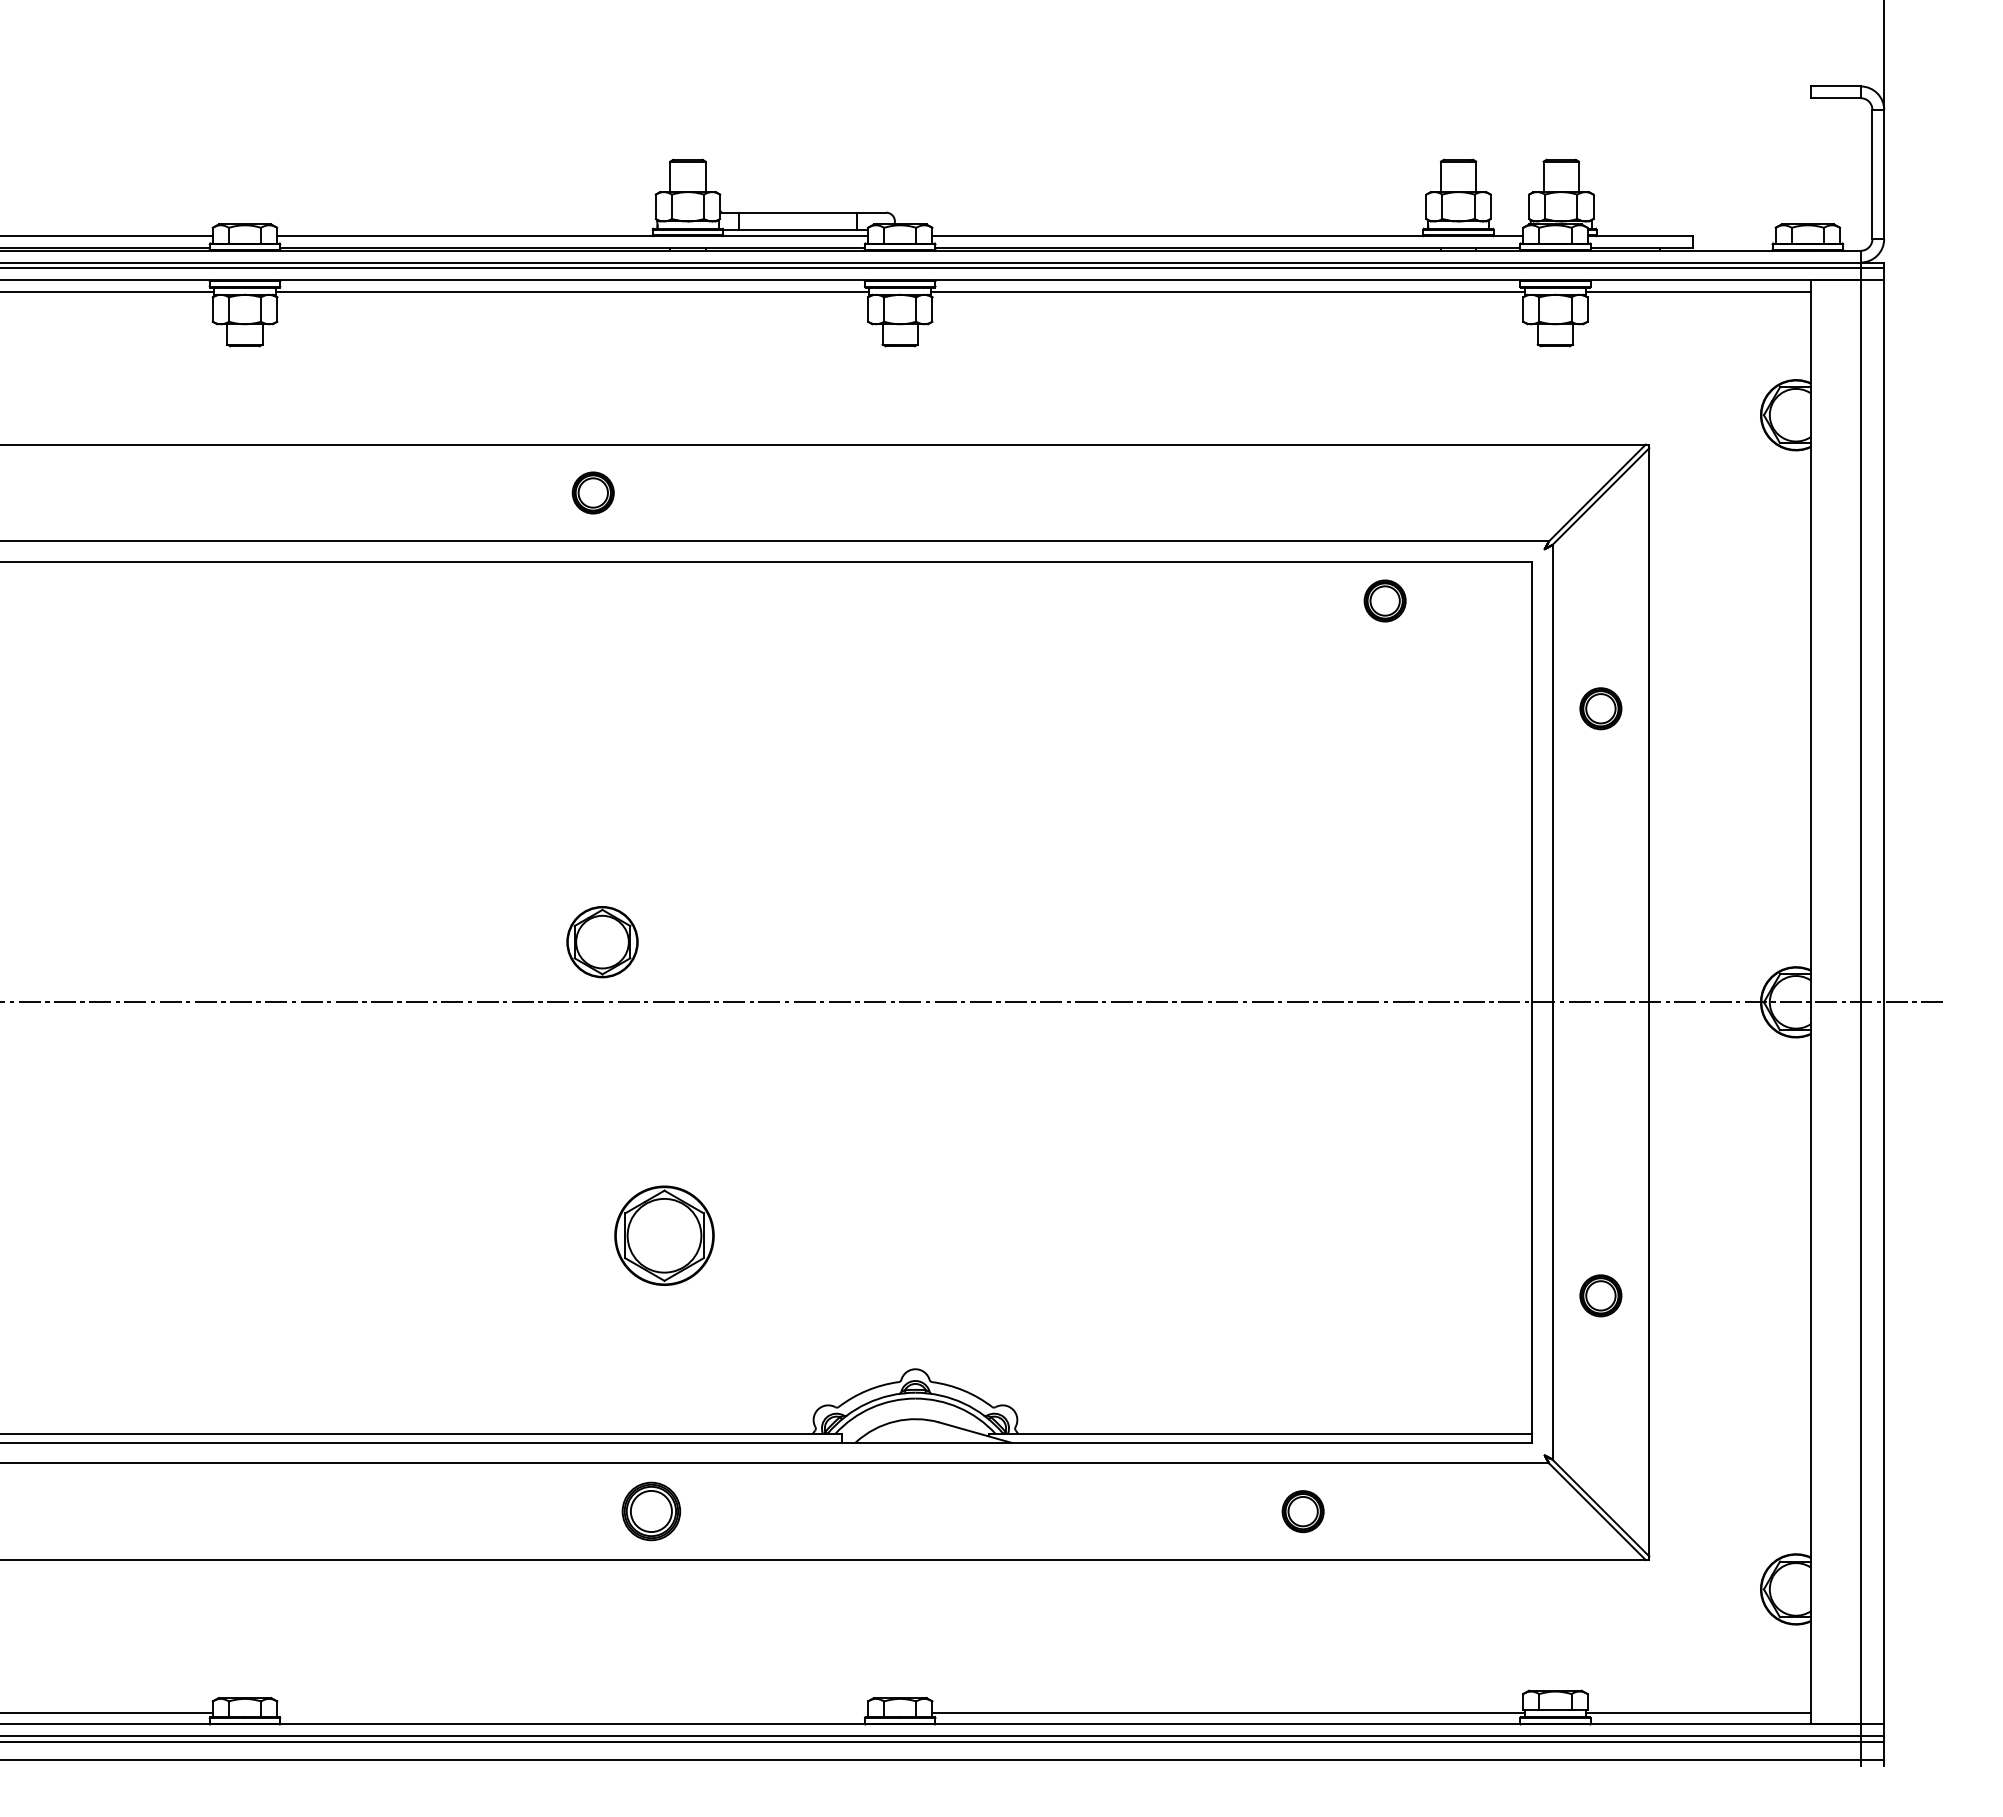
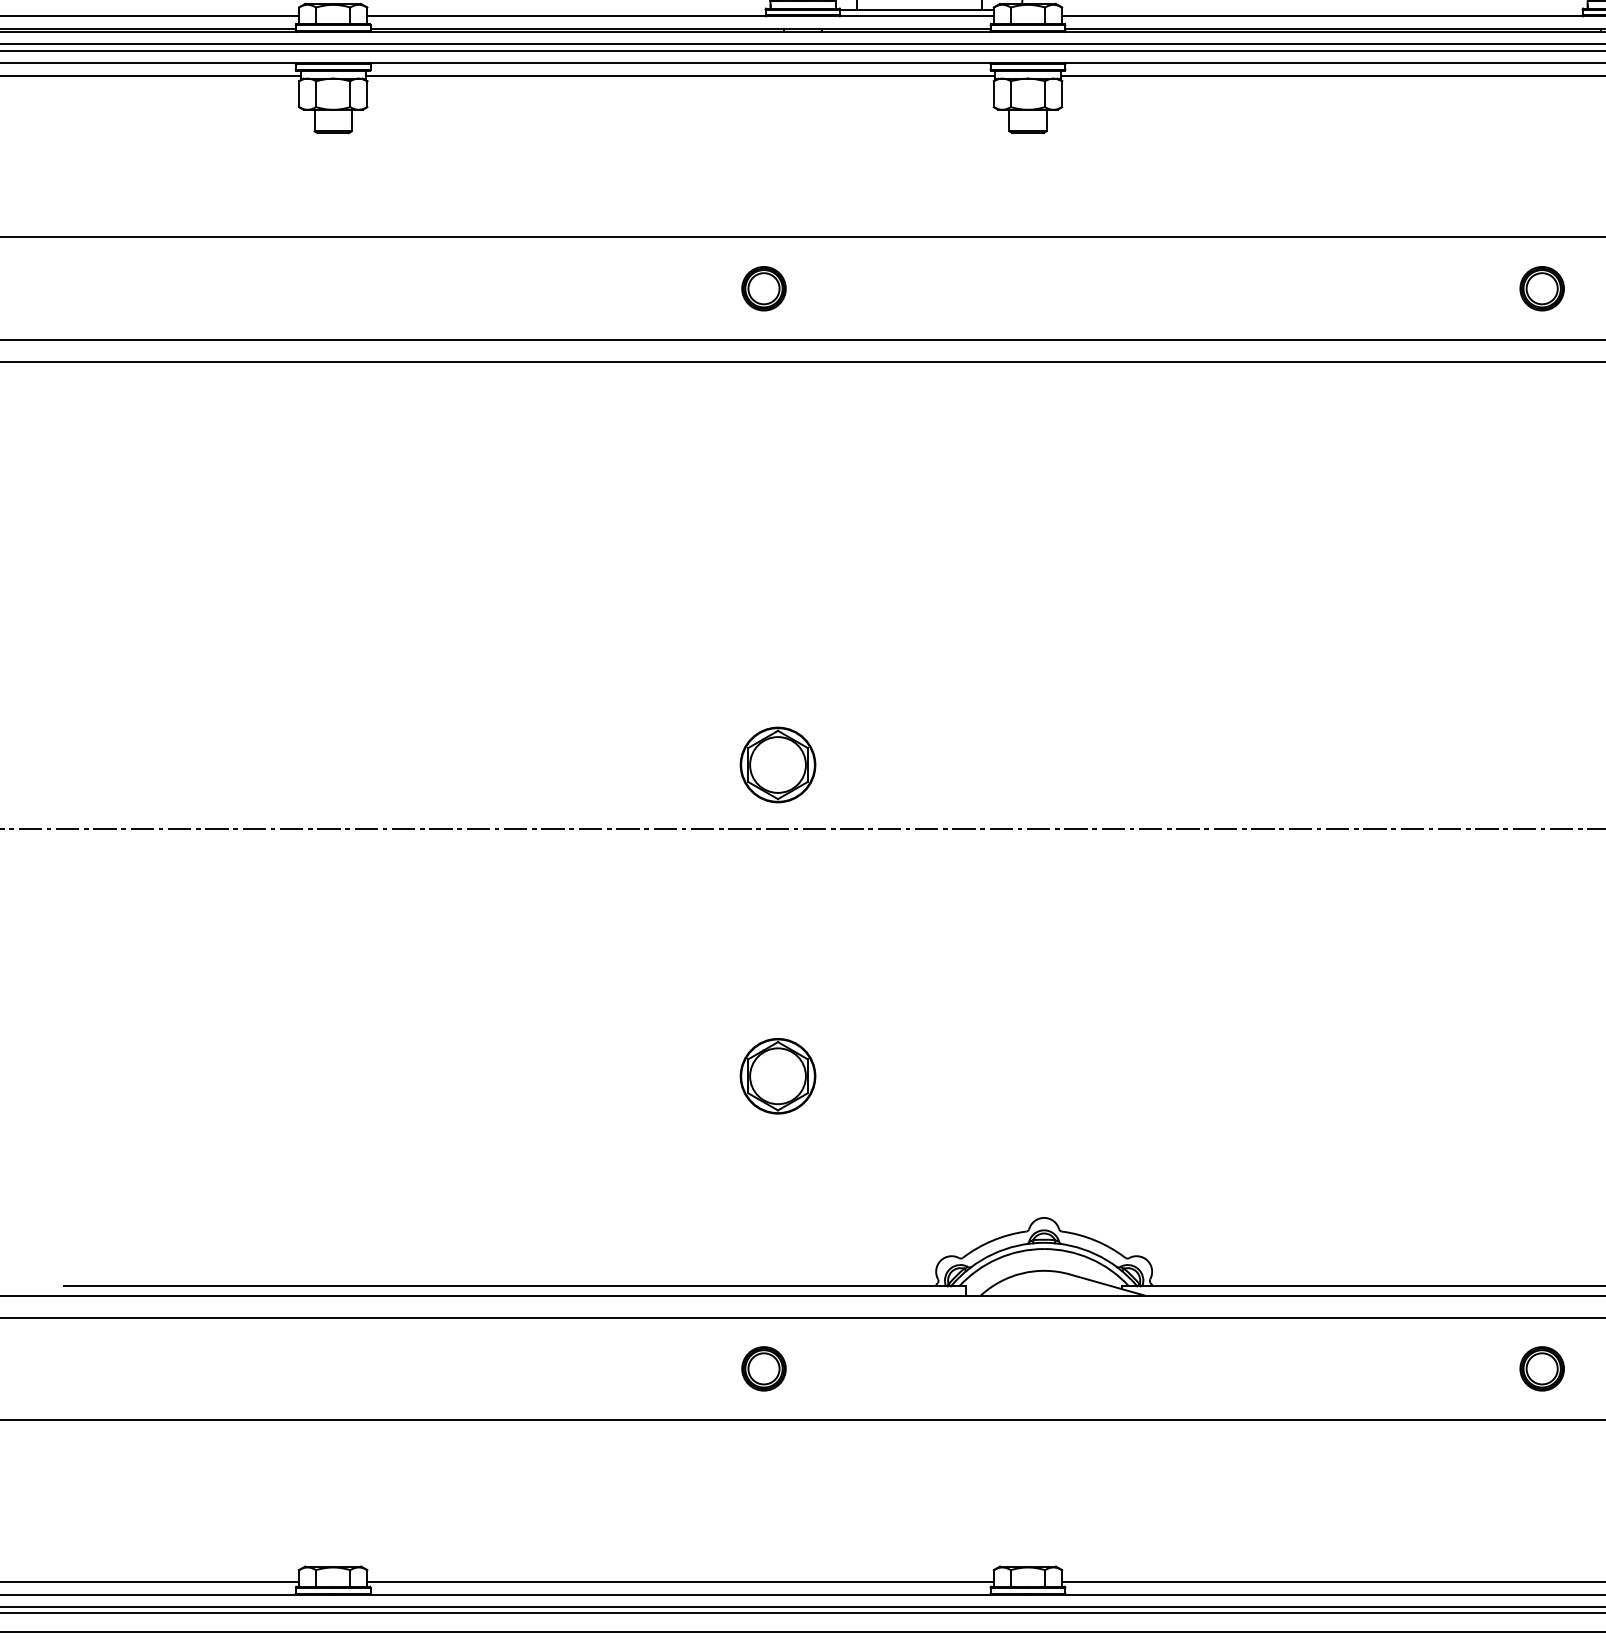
part: (592, 492) -> (763, 288), moved
part: (1384, 600) -> (1541, 288), moved
part: (602, 942) -> (778, 765), moved
part: (664, 1235) -> (778, 1076), size x0.71
part: (650, 1511) -> (763, 1368), size x0.71
part: (1302, 1511) -> (1541, 1368), moved
line: (572, 1712) -> (680, 1581), added

